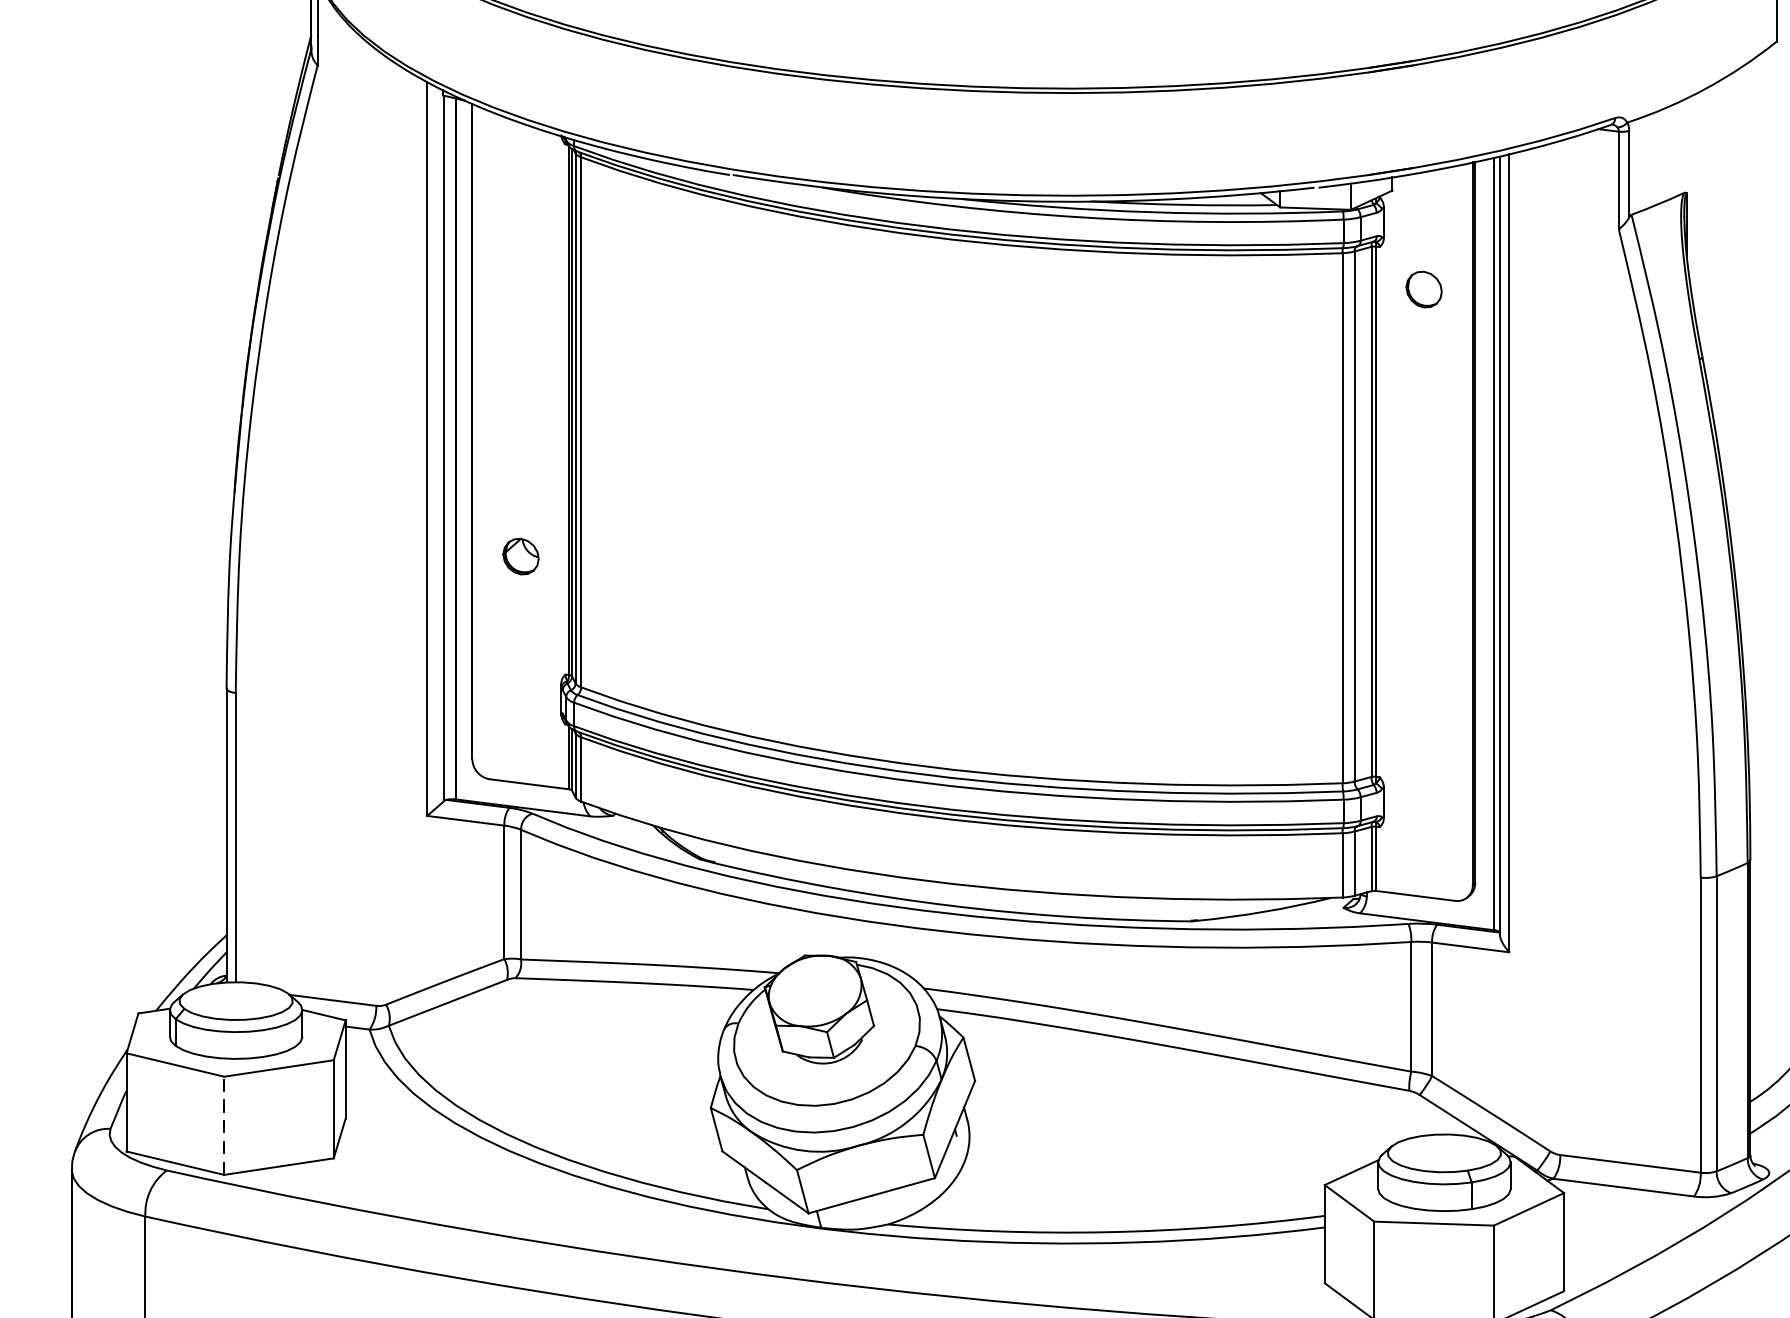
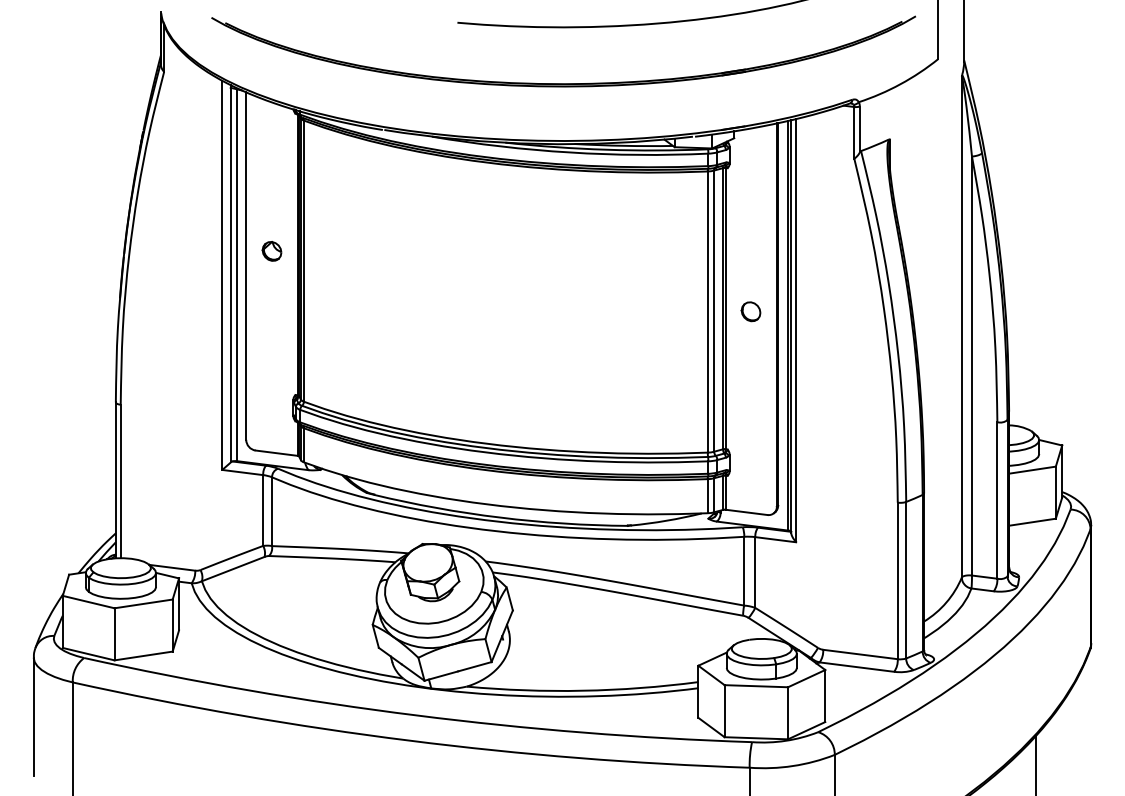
part: (1423, 289) -> (750, 311), moved
part: (520, 556) -> (271, 251), moved
line: (224, 1124) -> (114, 633), dashed -> solid

